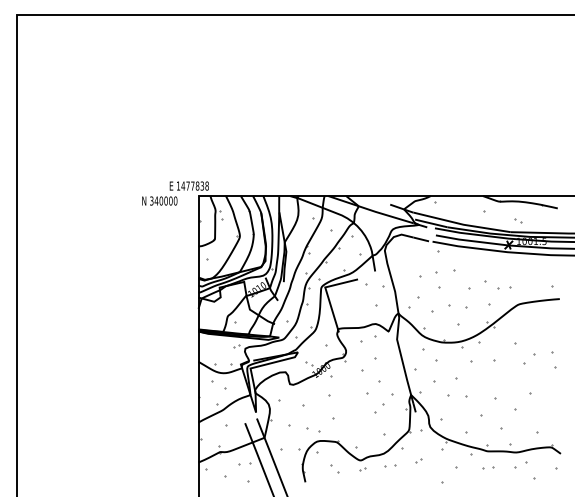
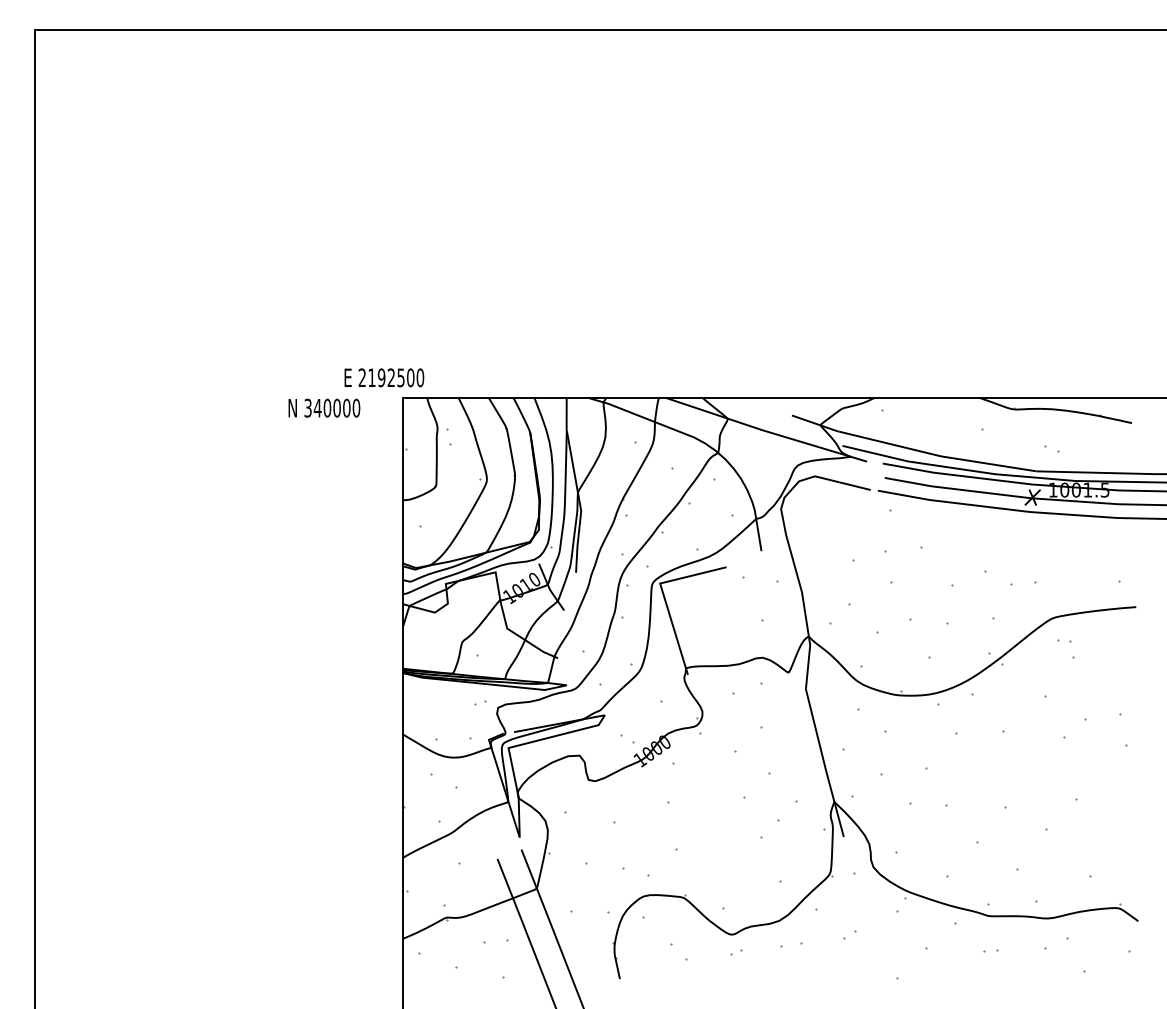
text: (192, 185) -> (390, 376), 1477838 -> 2192500
part: (525, 319) -> (1066, 648), added
part: (488, 468) -> (991, 950), size x0.62

